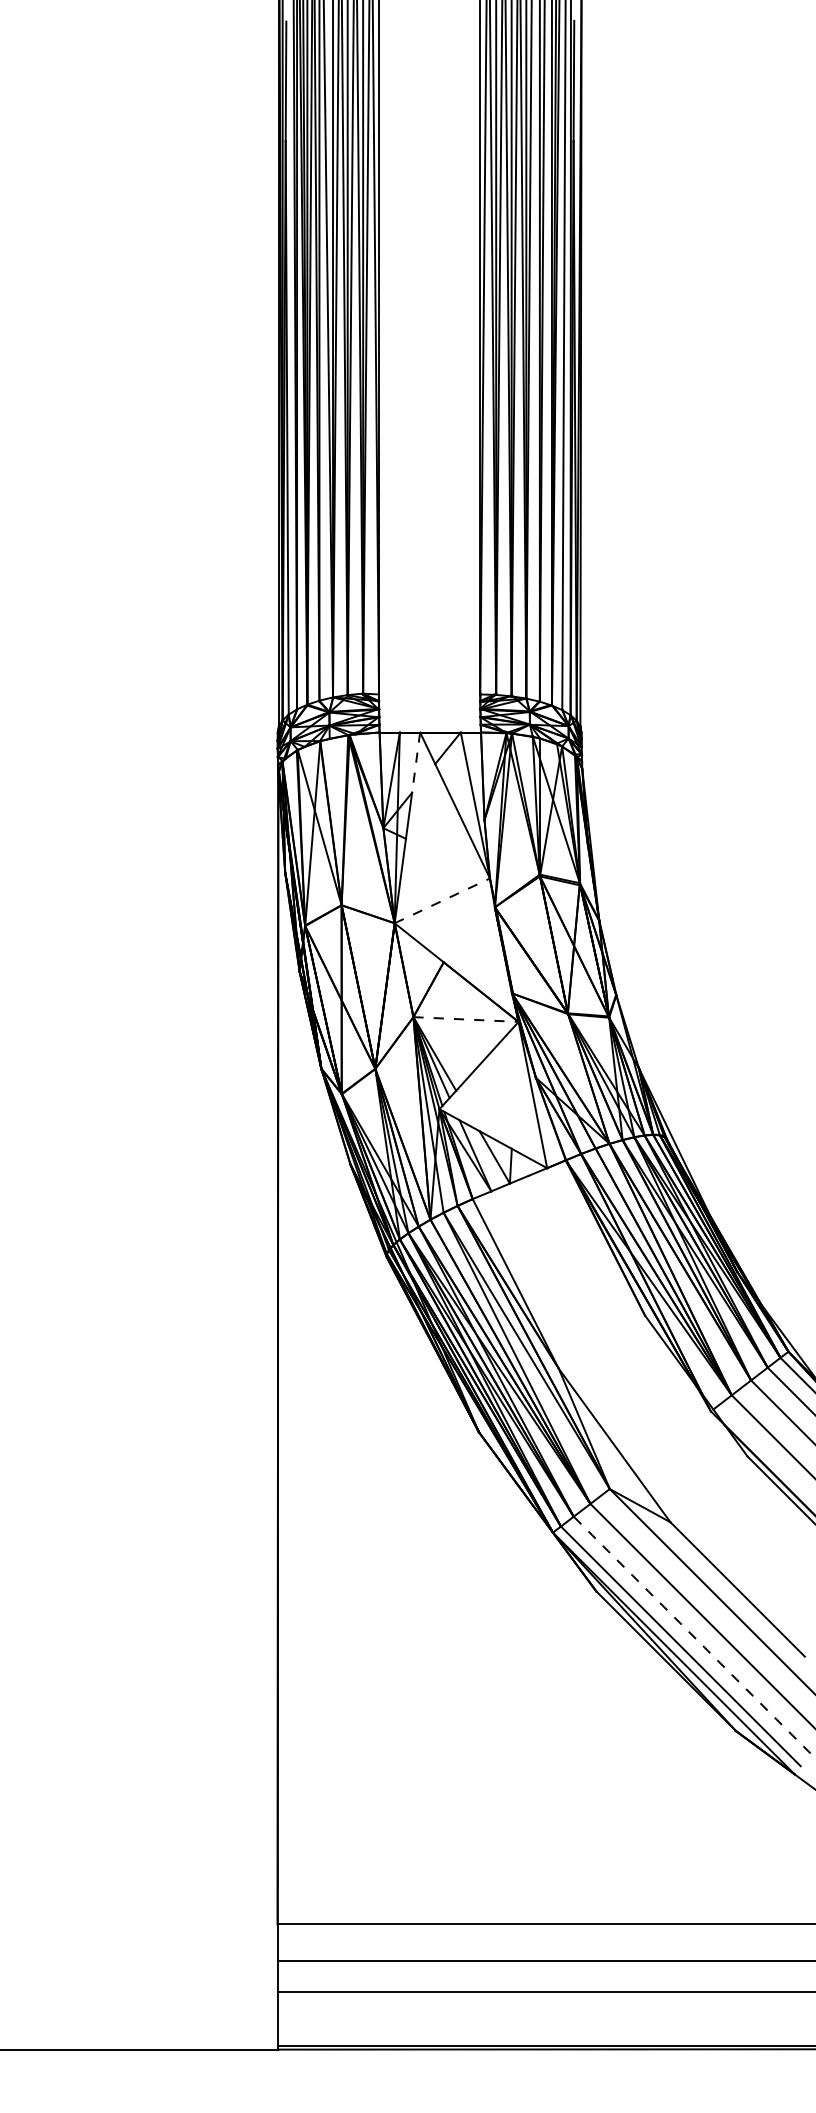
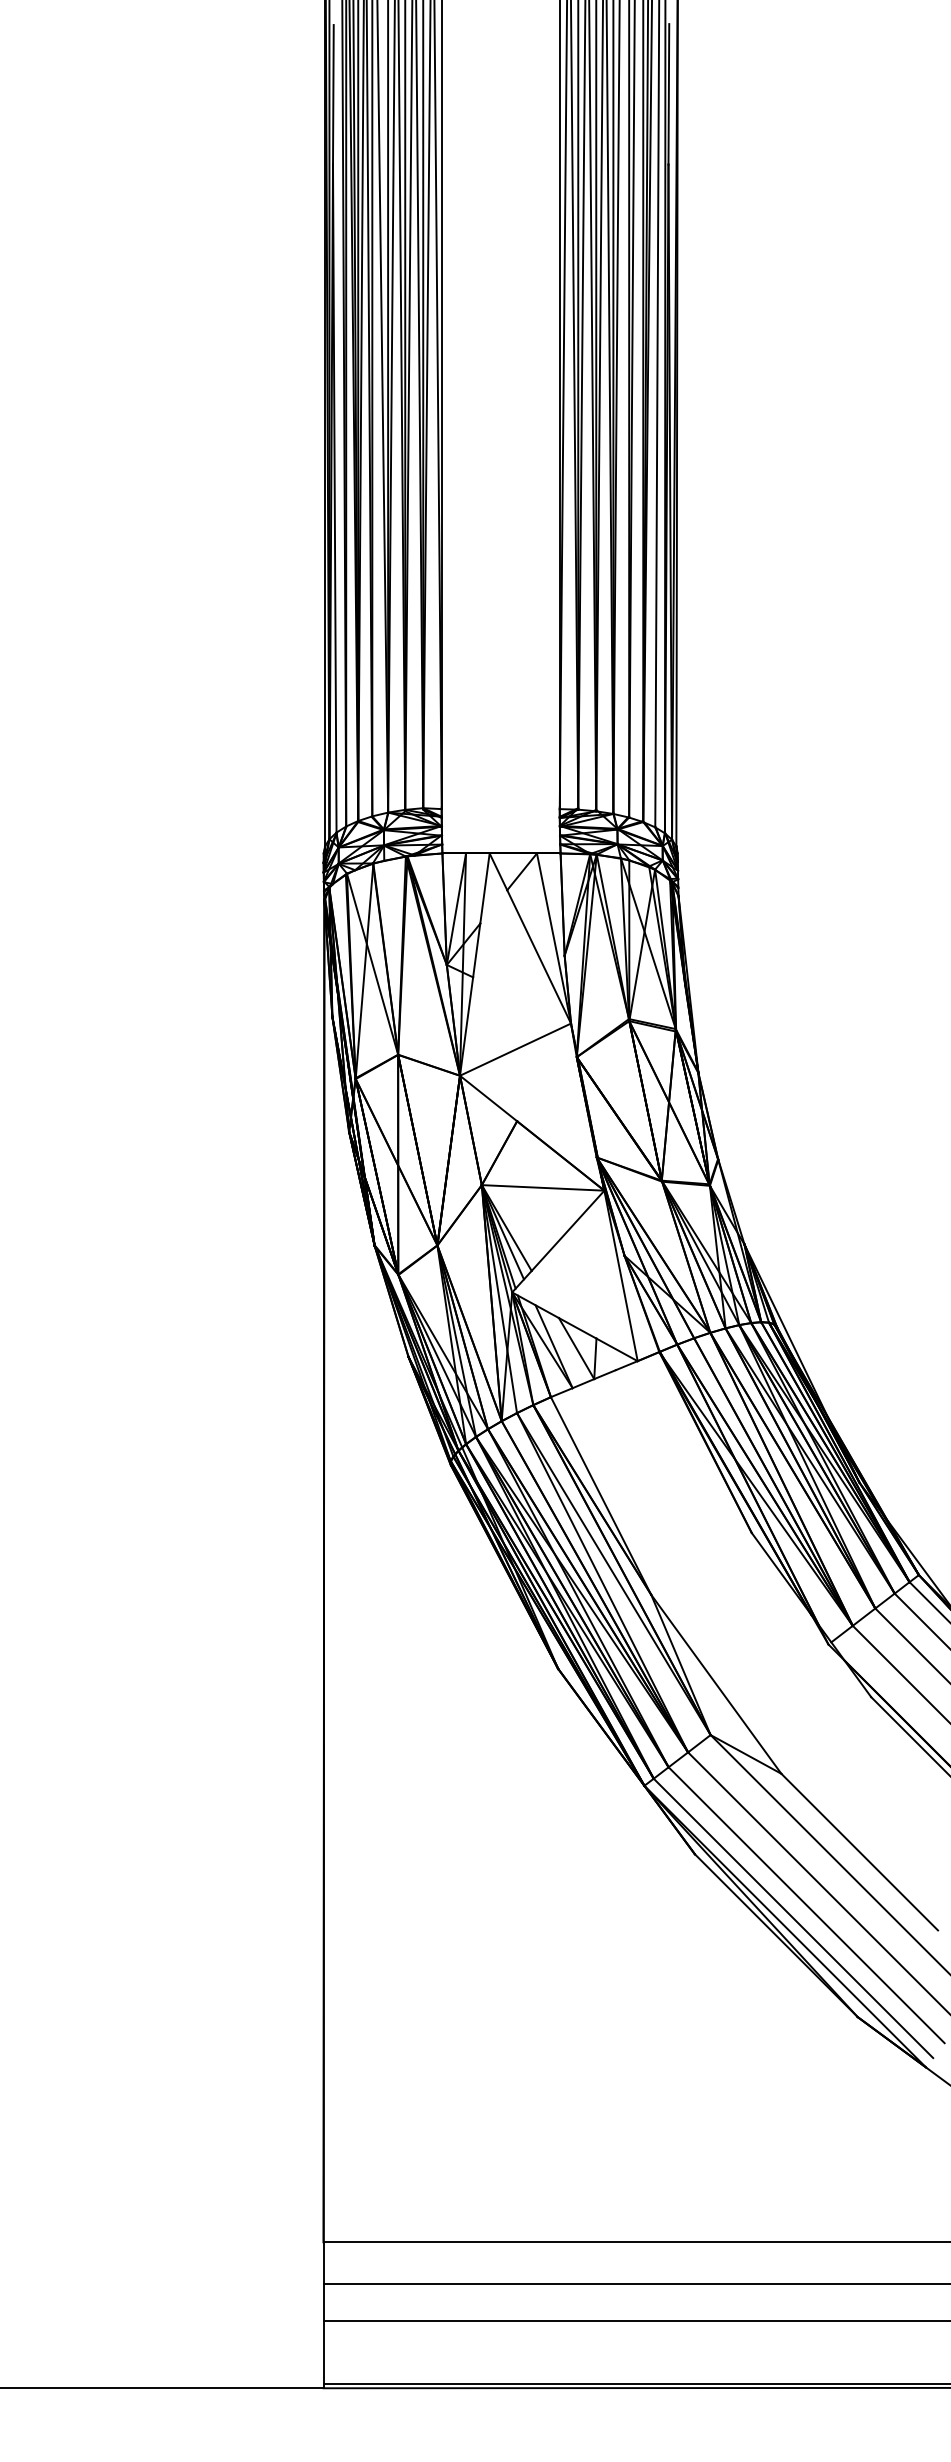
line: (416, 763) -> (485, 889), dashed -> solid
line: (442, 900) -> (515, 1049), dashed -> solid
line: (466, 1019) -> (543, 1187), dashed -> solid
line: (691, 1634) -> (805, 1904), dashed -> solid

